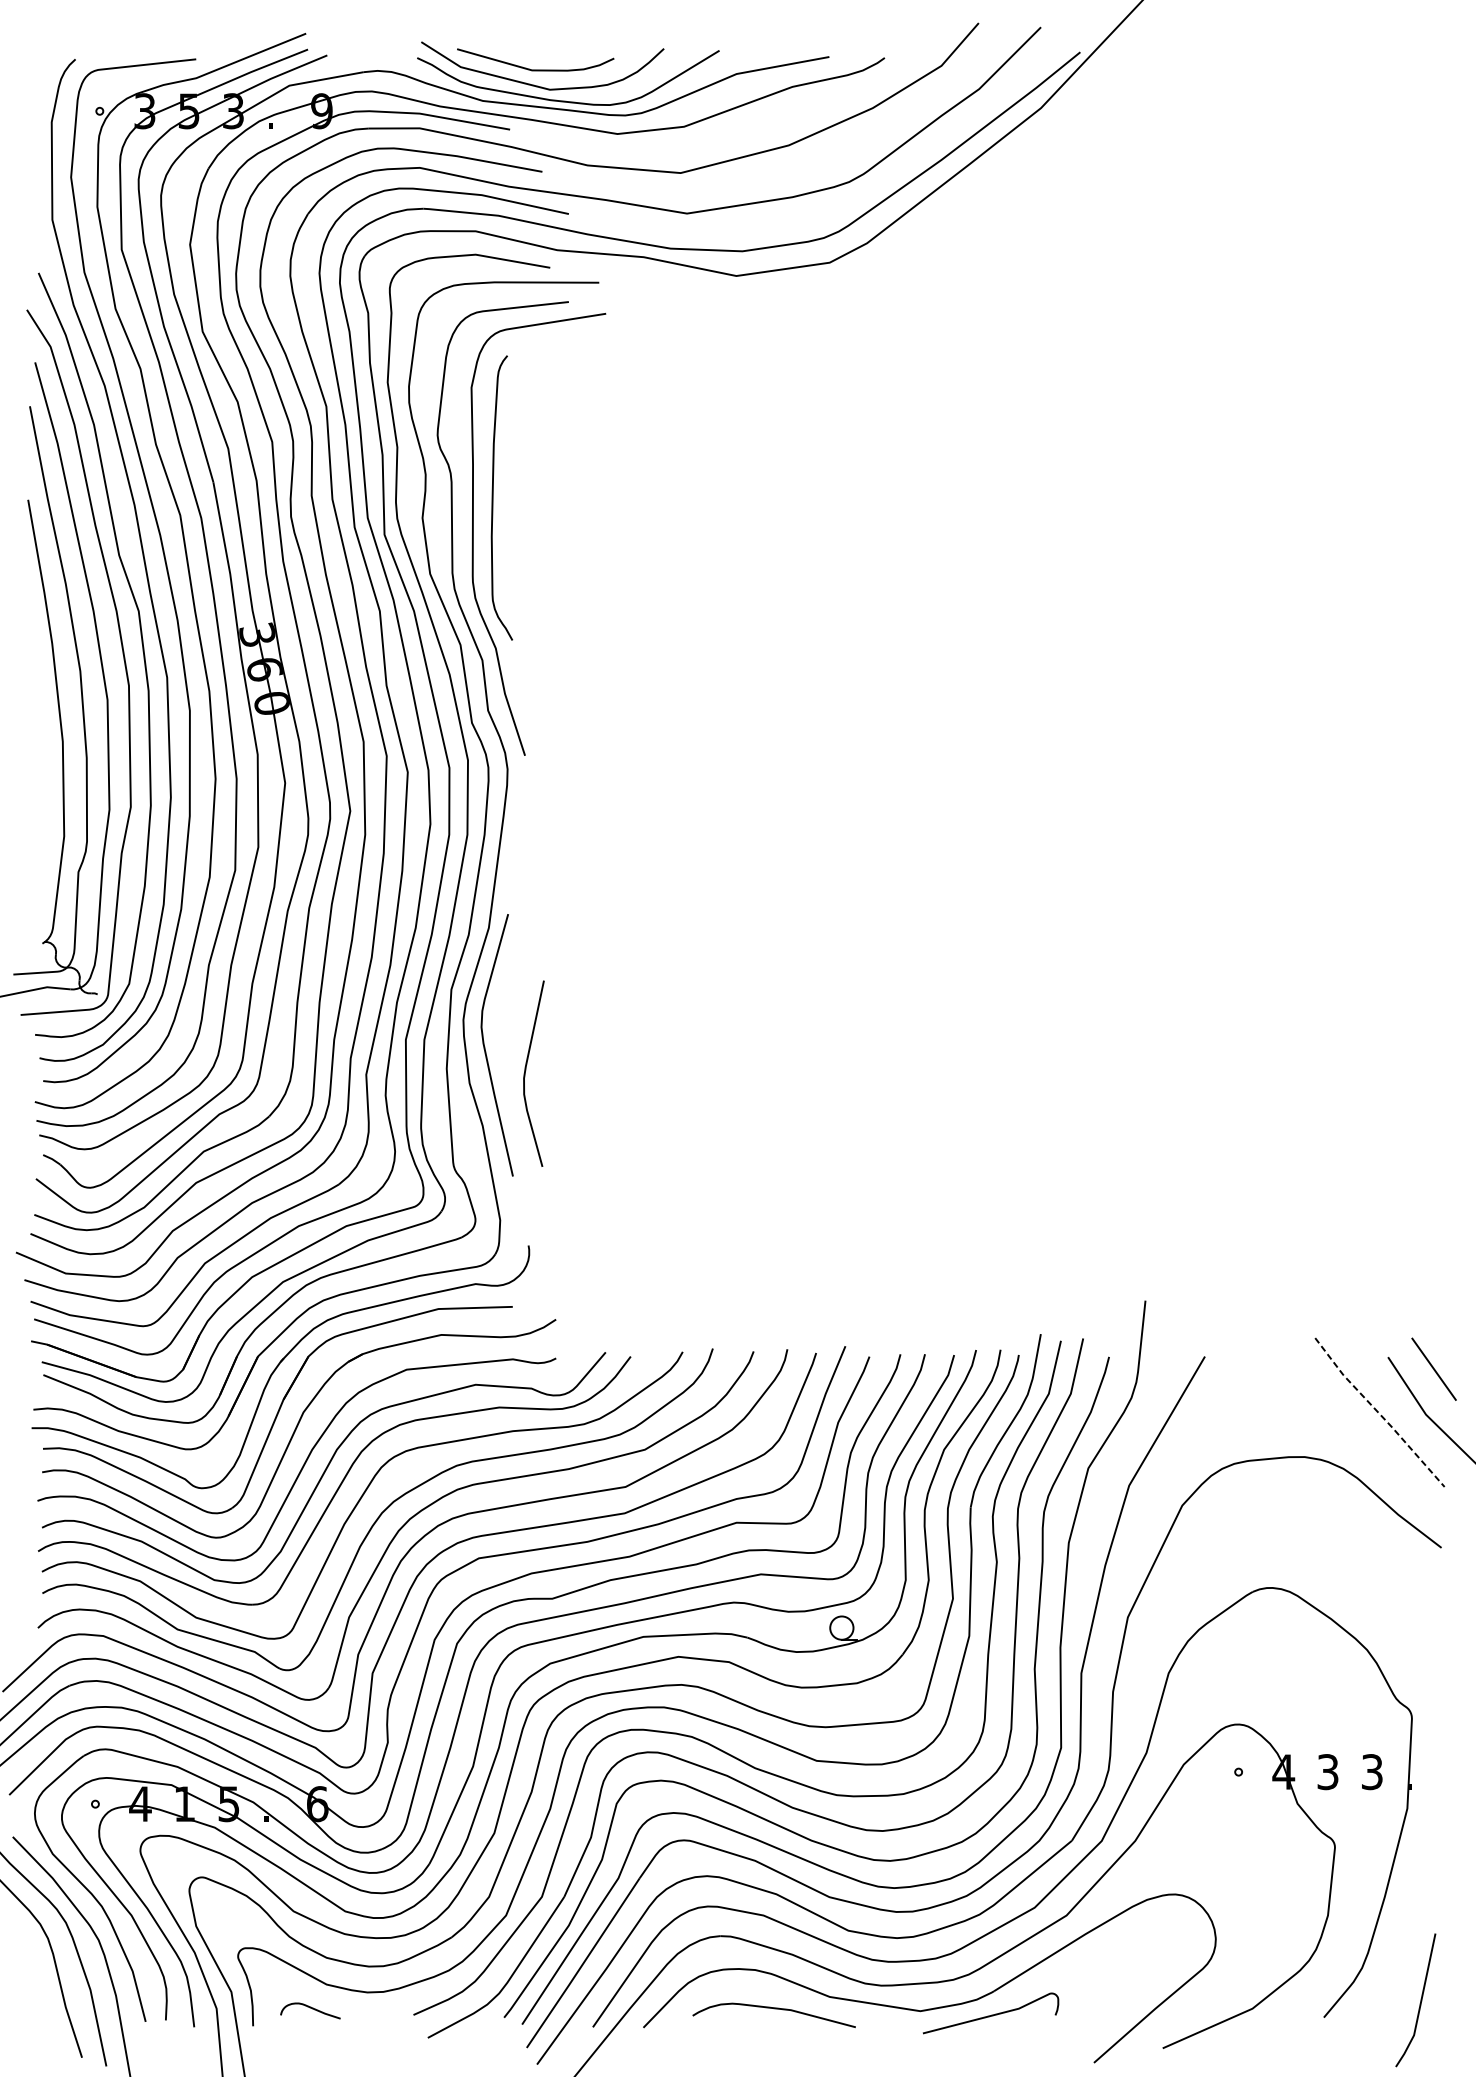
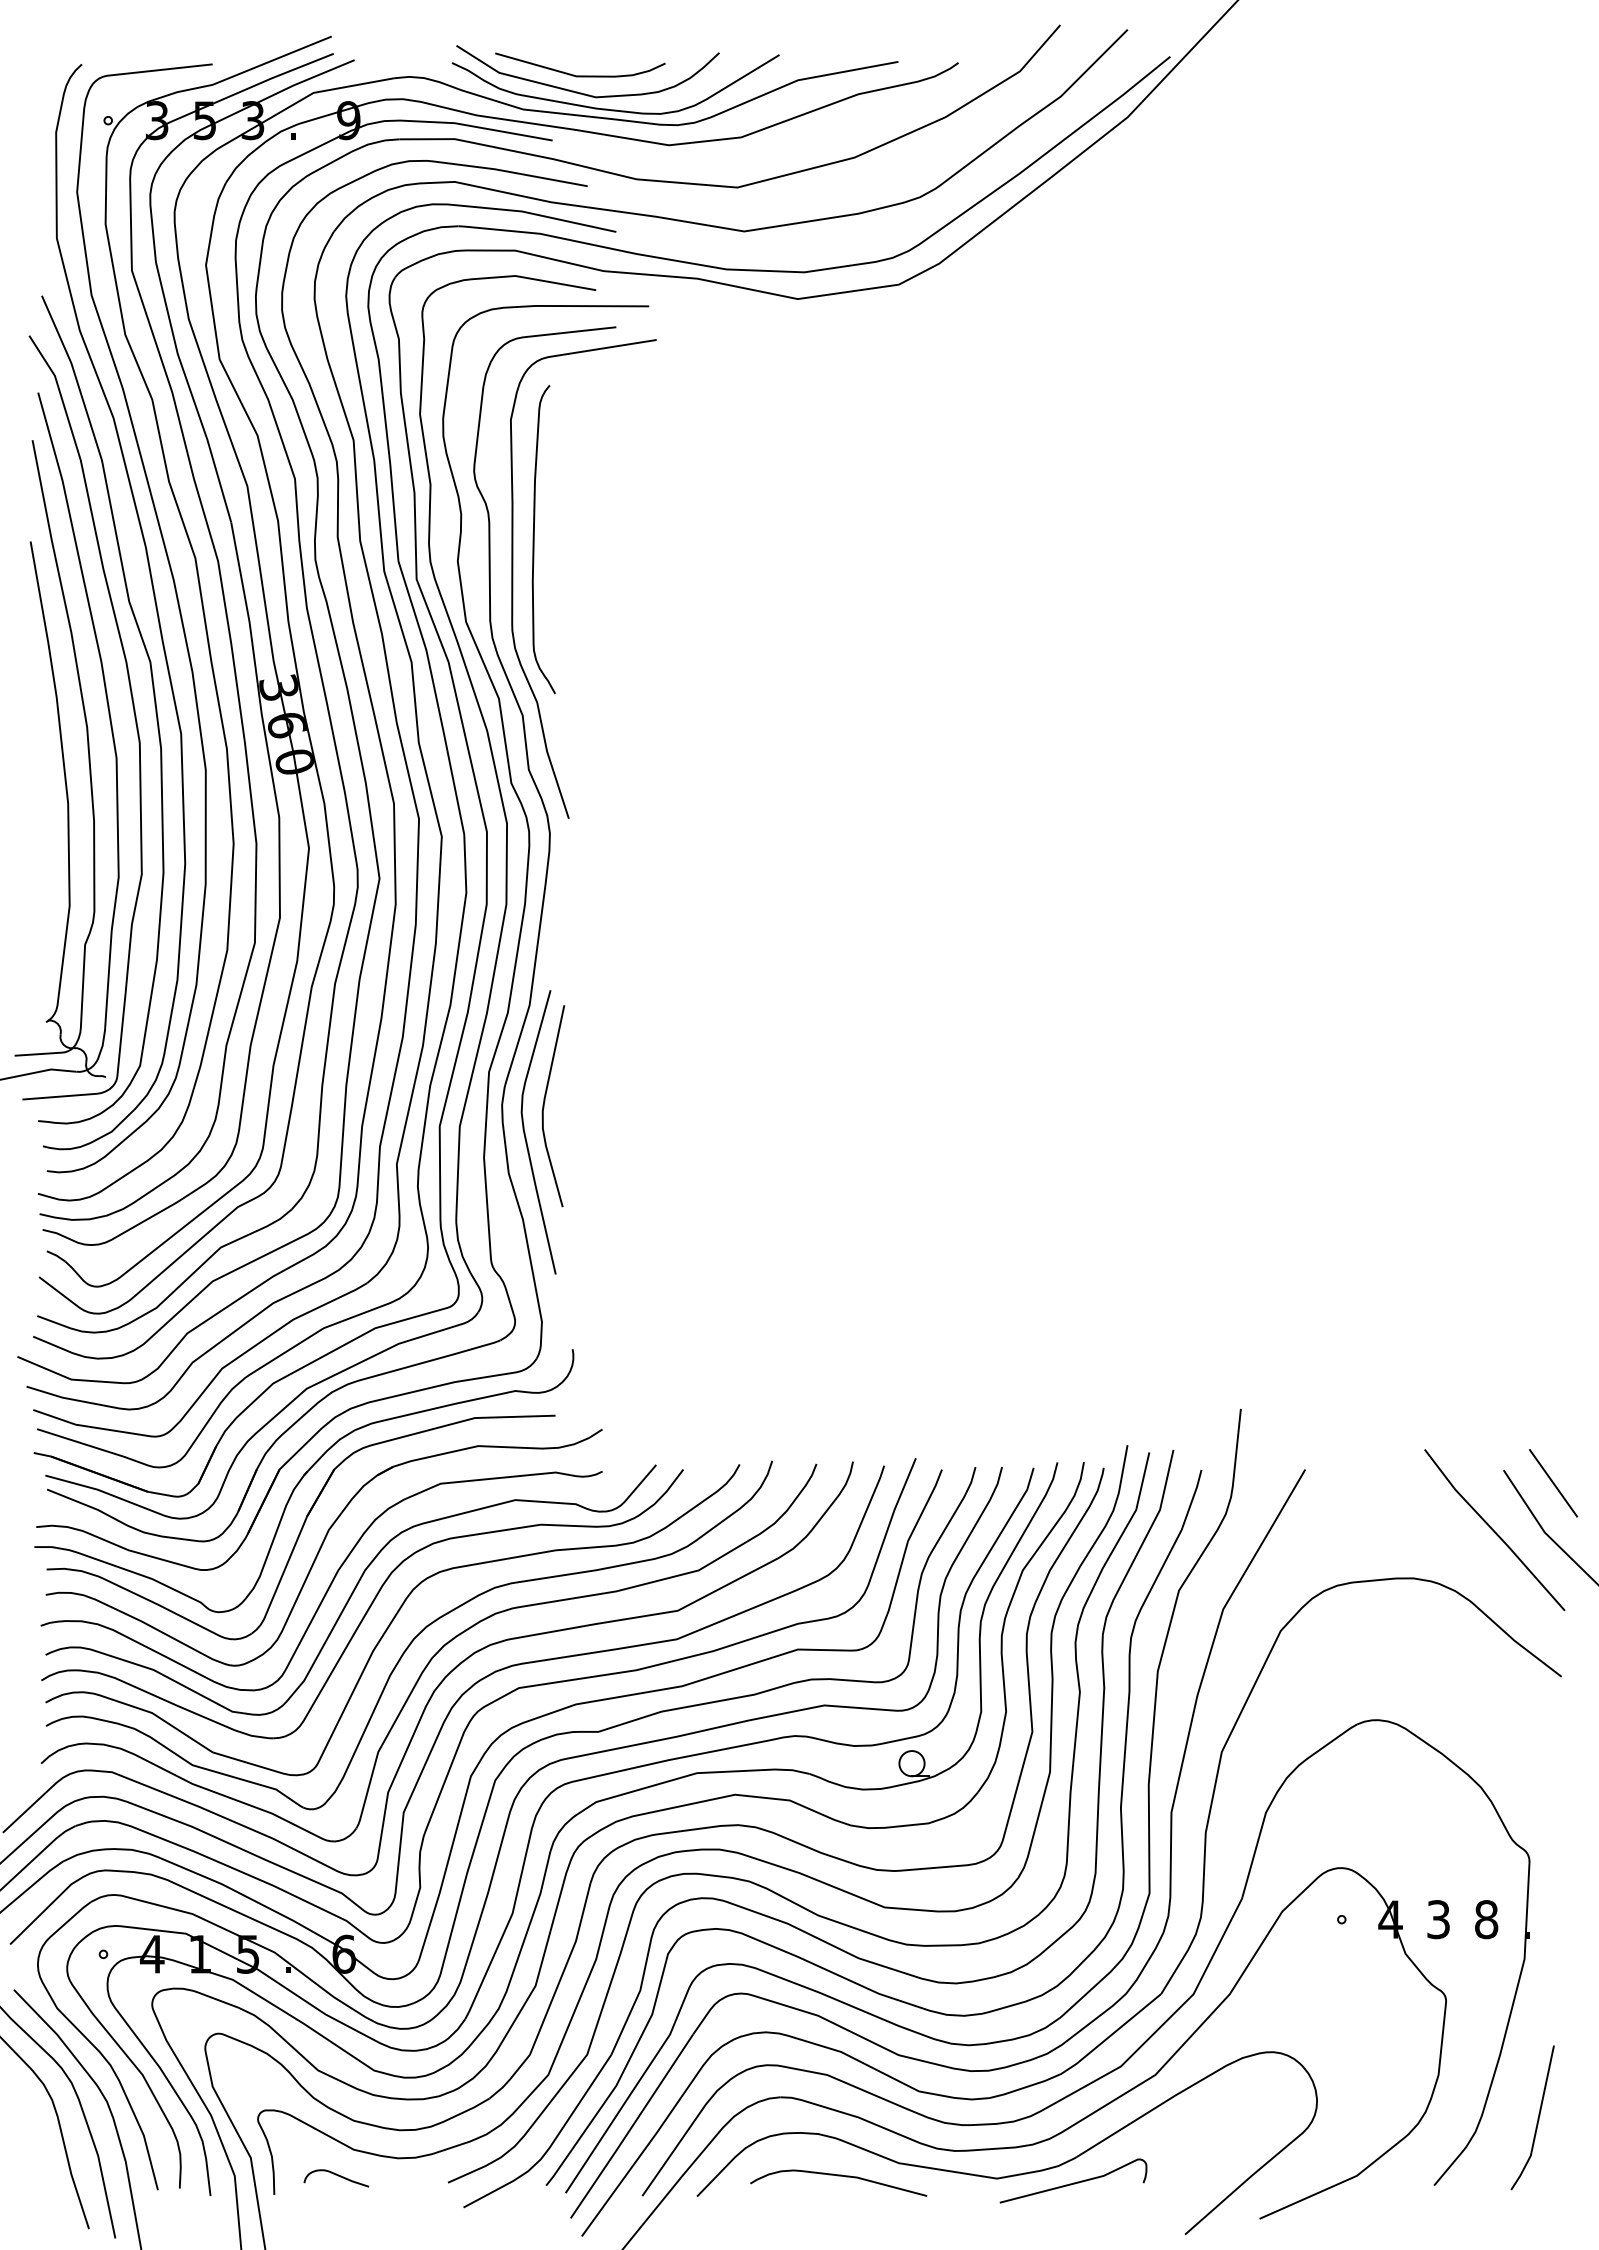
curve: (525, 1074) -> (544, 1106), moved
line: (1378, 1413) -> (1493, 1531), dashed -> solid
text: (1372, 1771) -> (1486, 1919), 3 -> 8
line: (1420, 2000) -> (1537, 2118), moved

